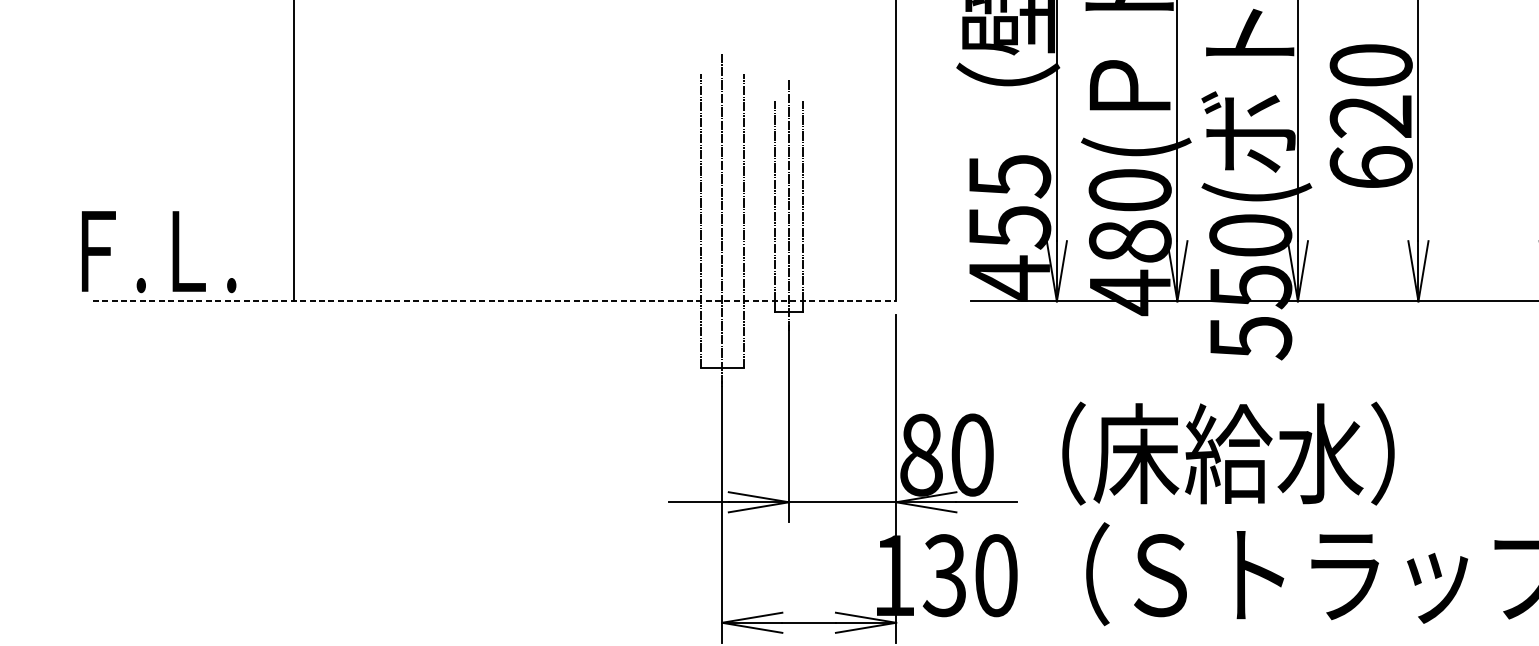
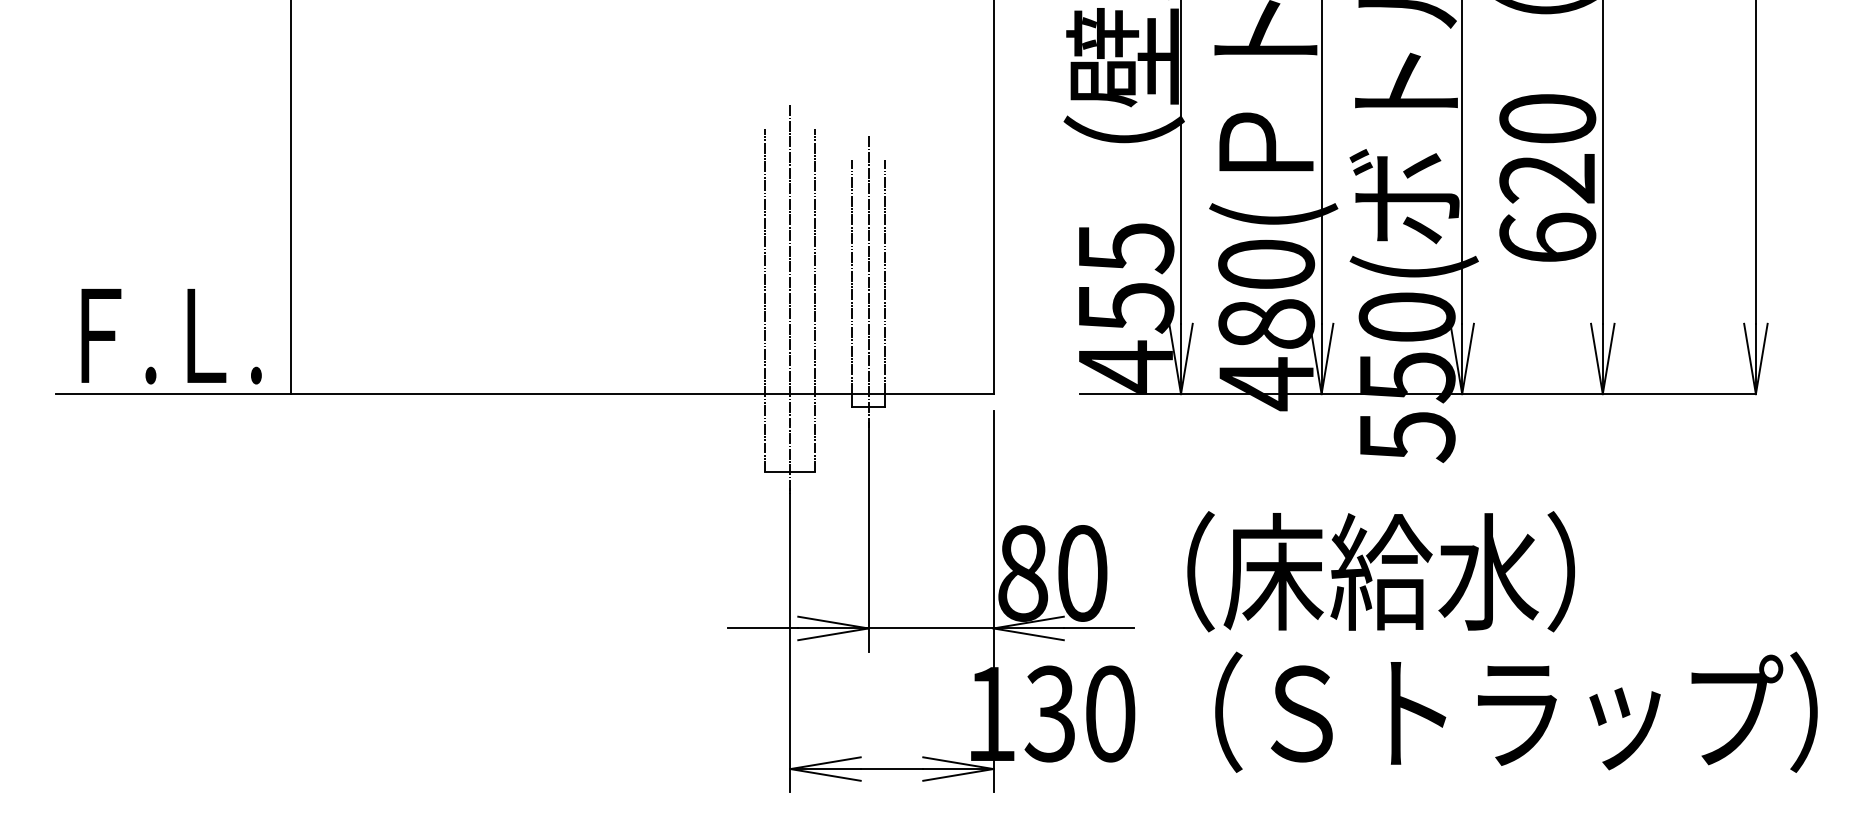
text: (158, 252) -> (171, 336), moved
line: (494, 301) -> (524, 394), dashed -> solid

